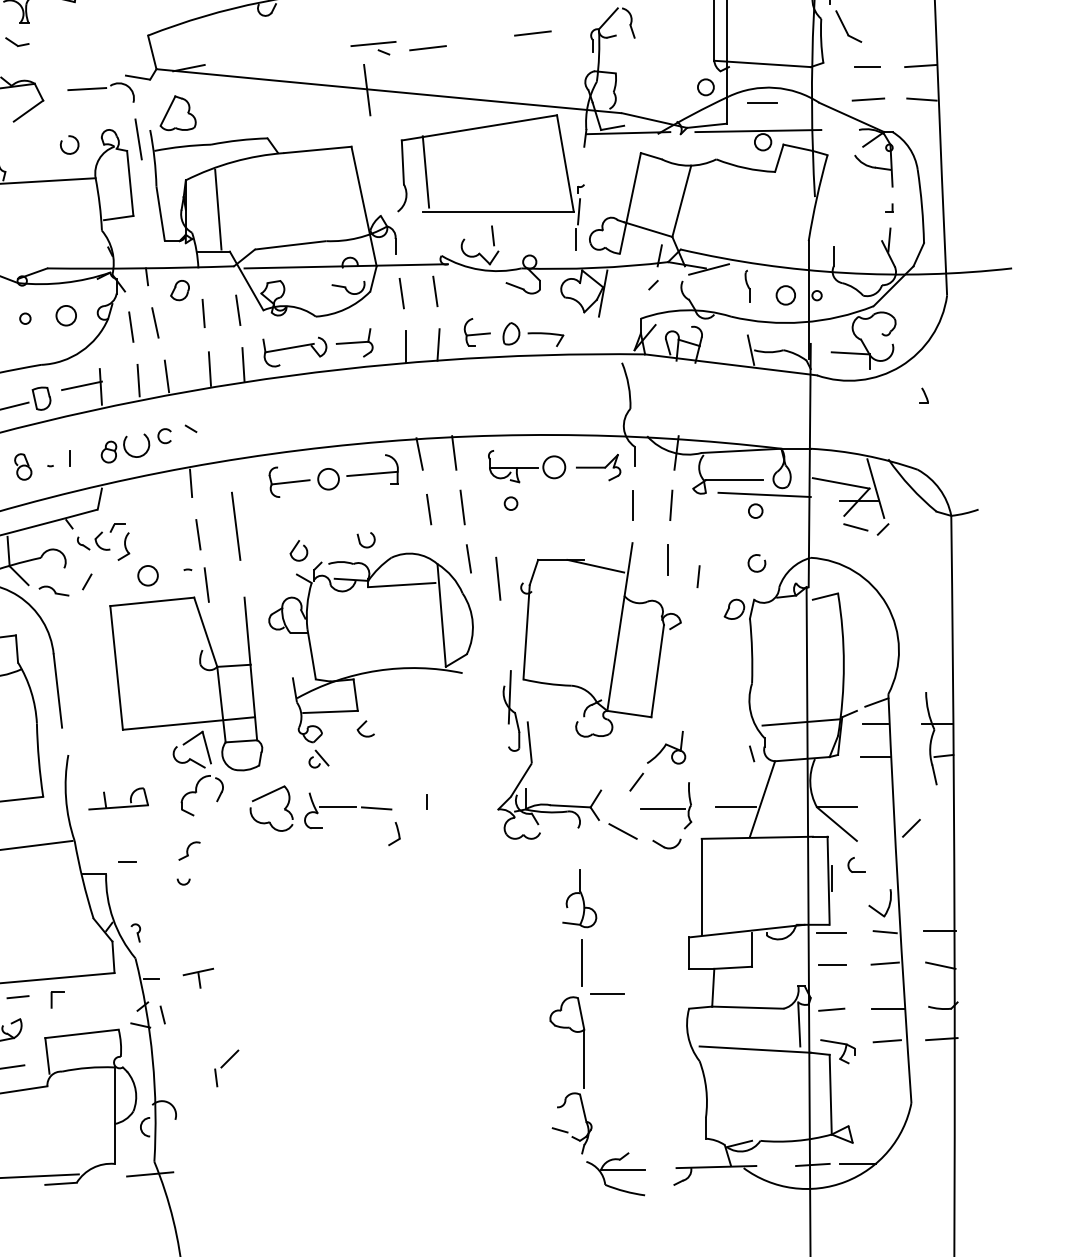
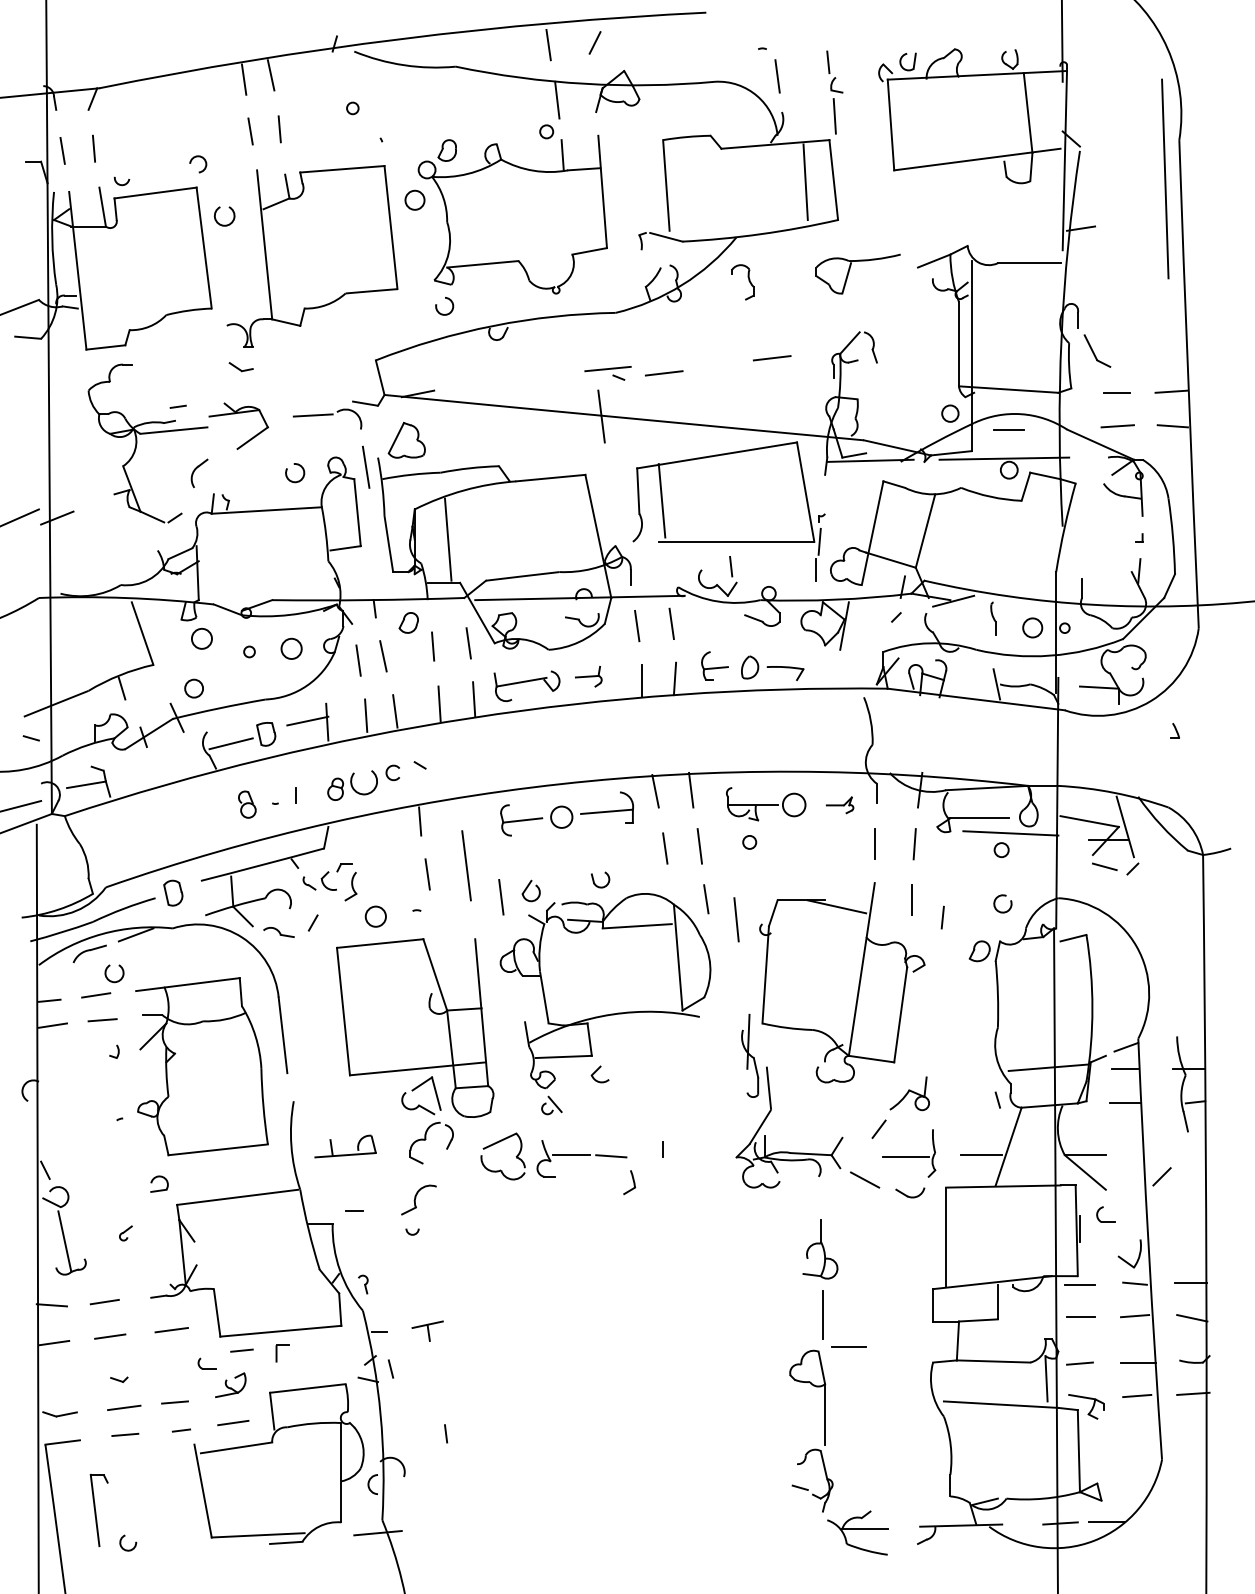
part: (354, 342) -> (588, 676), size x0.7
part: (598, 467) -> (839, 805), size x0.6
line: (206, 585) -> (501, 897), moved
part: (189, 851) -> (418, 1200), size x1.6
line: (229, 1059) -> (459, 1414), removed

